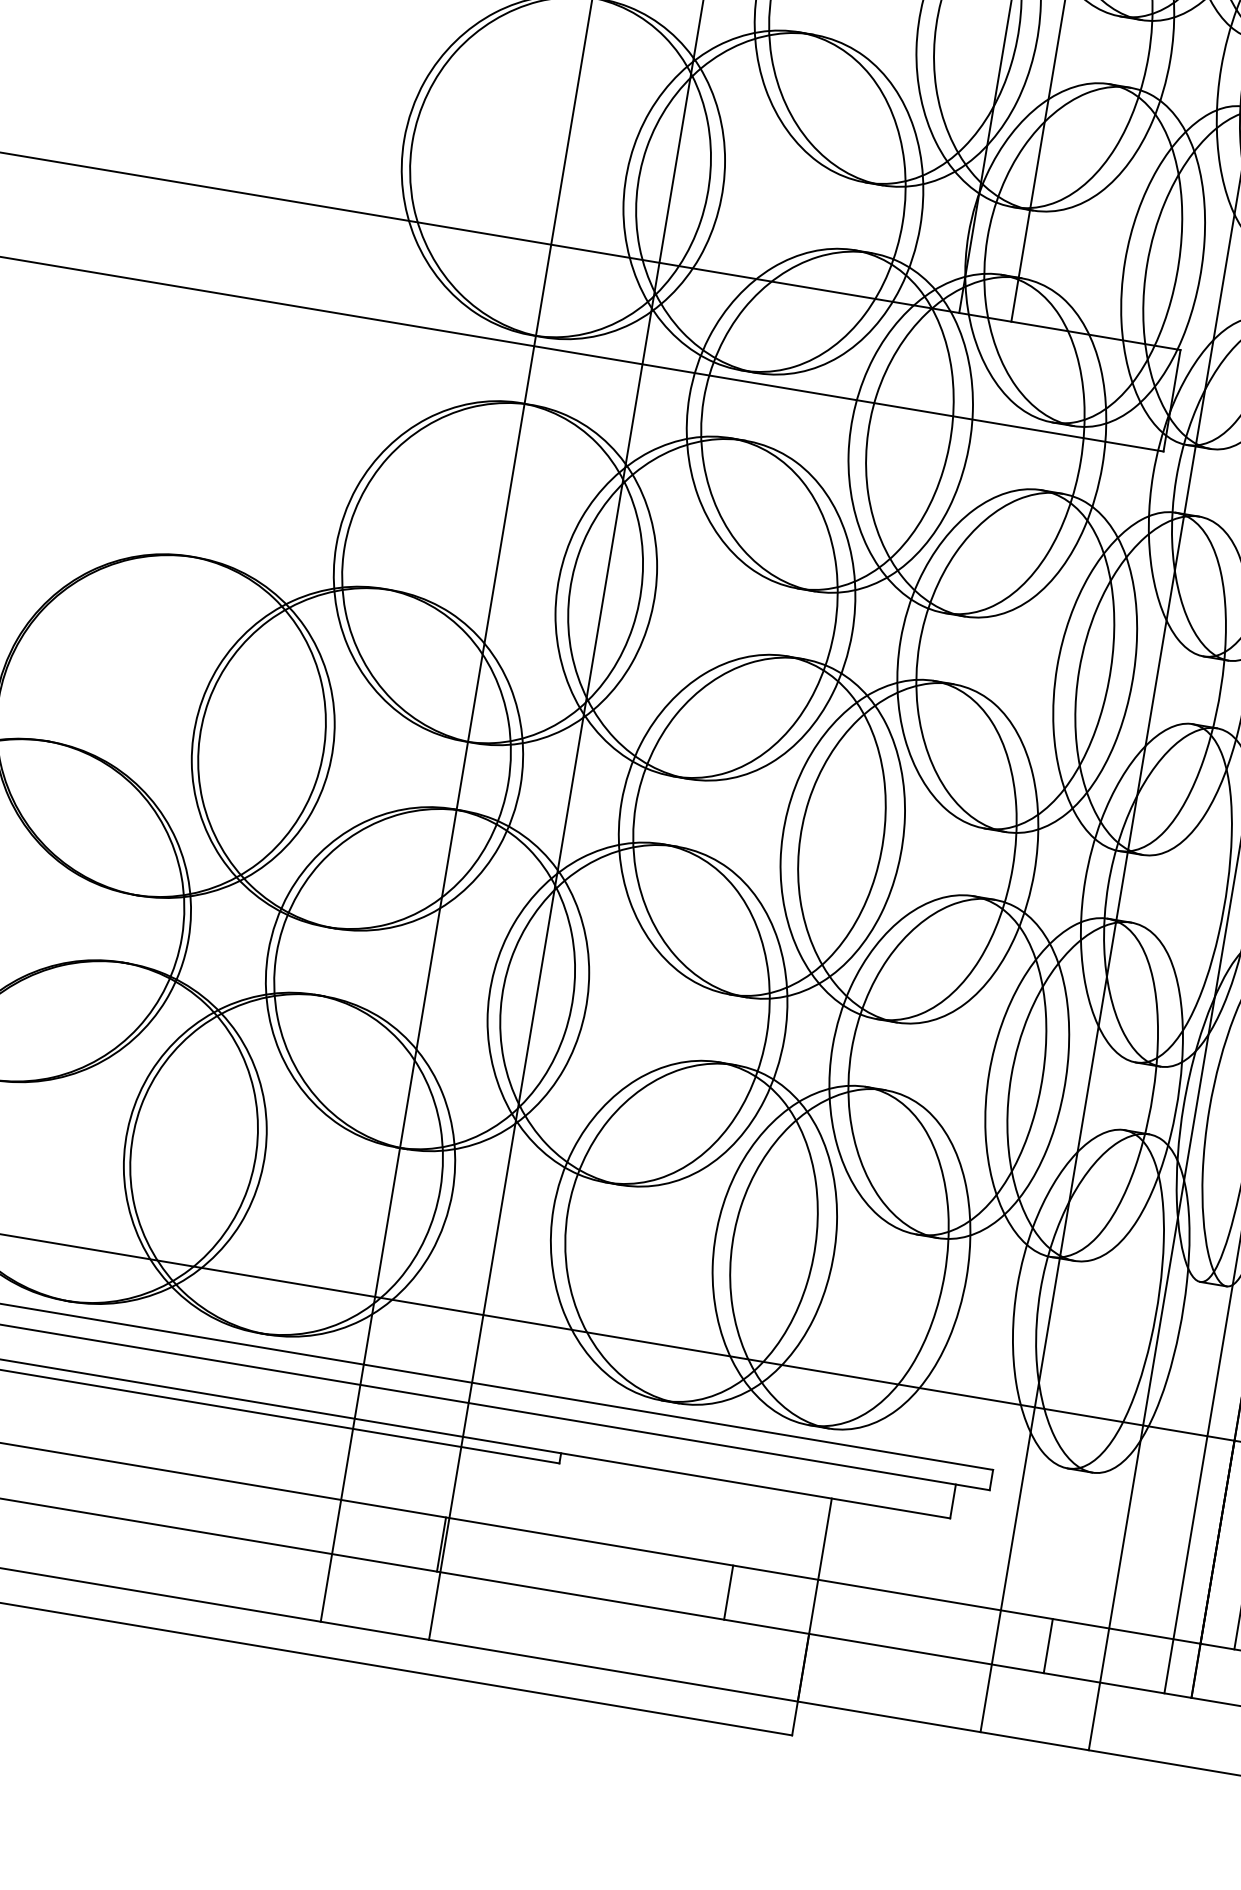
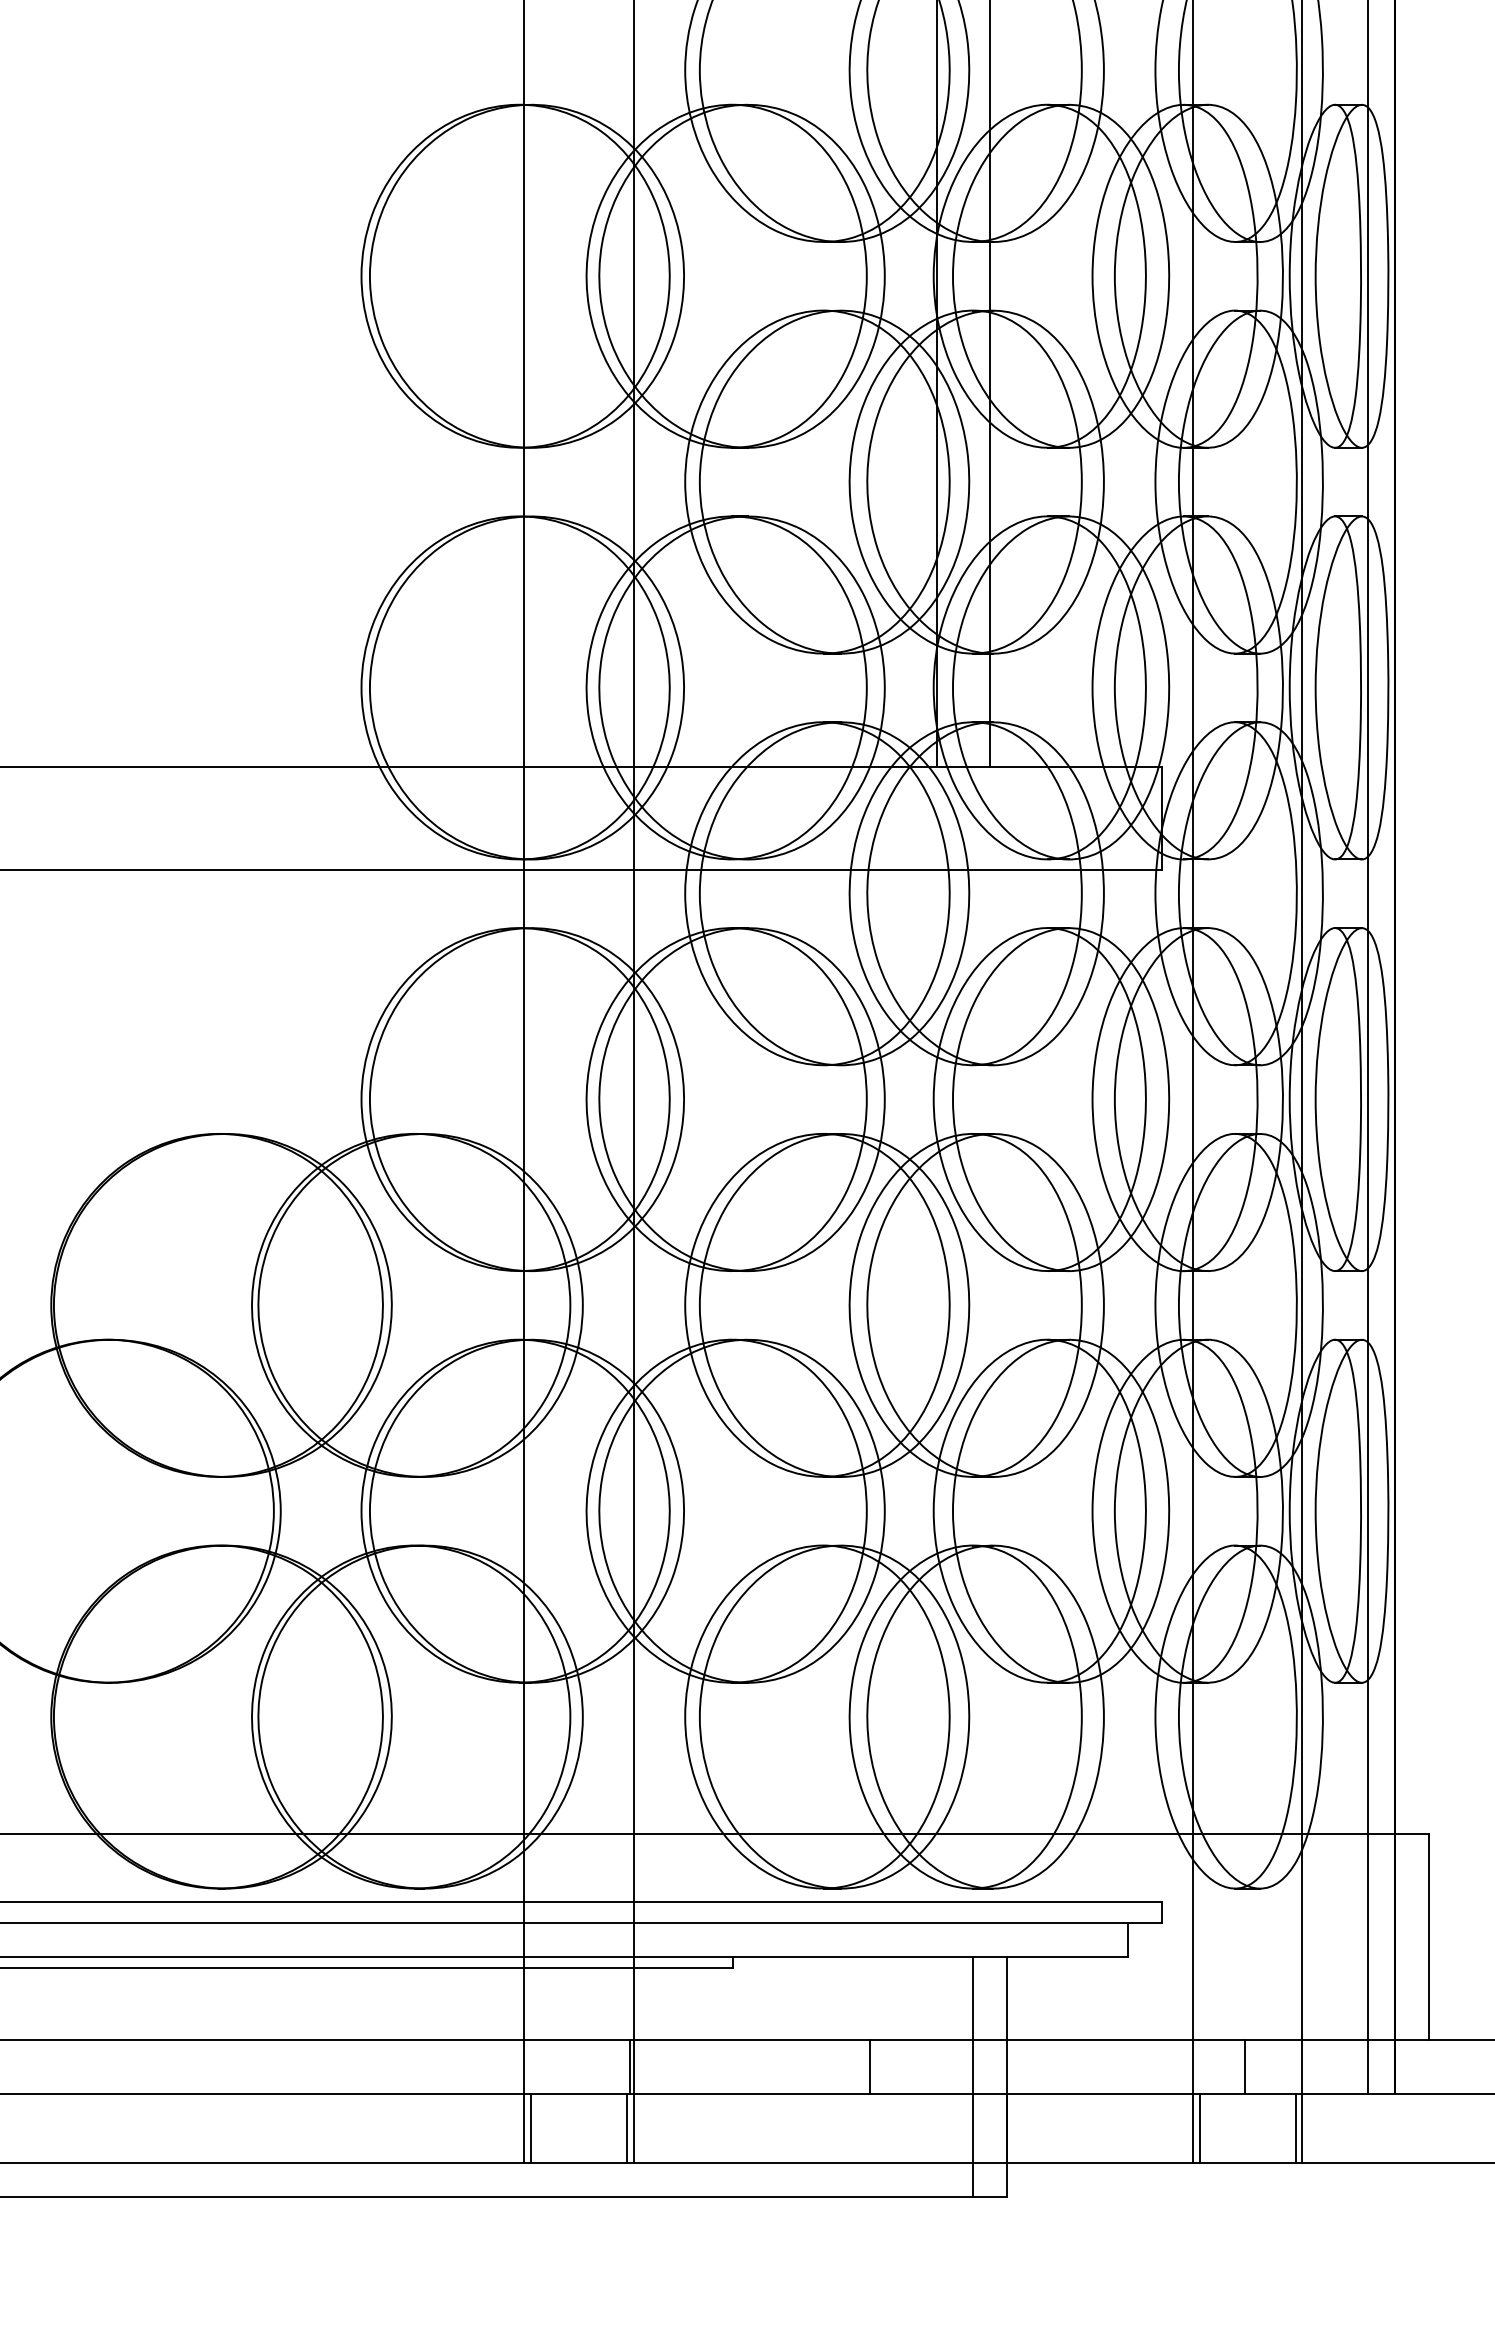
line: (333, 1588) -> (530, 2128), added
line: (728, 1592) -> (870, 2066), moved
line: (427, 1604) -> (626, 2128), added
line: (778, 1611) -> (973, 2077), added
line: (992, 1699) -> (1199, 2128), added
line: (1087, 1715) -> (1295, 2128), added

